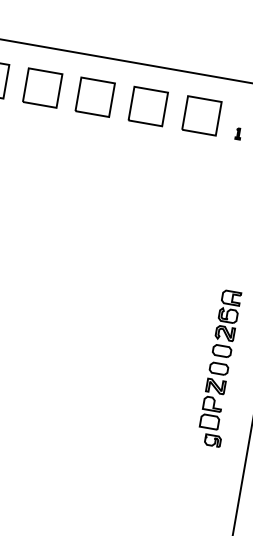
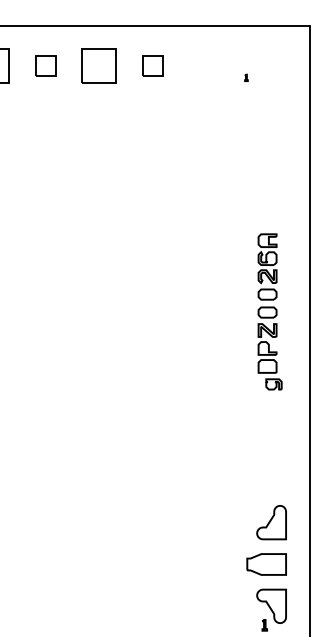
part: (42, 87) -> (45, 65), size x0.6
part: (148, 105) -> (152, 65), size x0.6
part: (201, 114) -> (206, 65), removed
part: (238, 133) -> (246, 77), size x0.6

